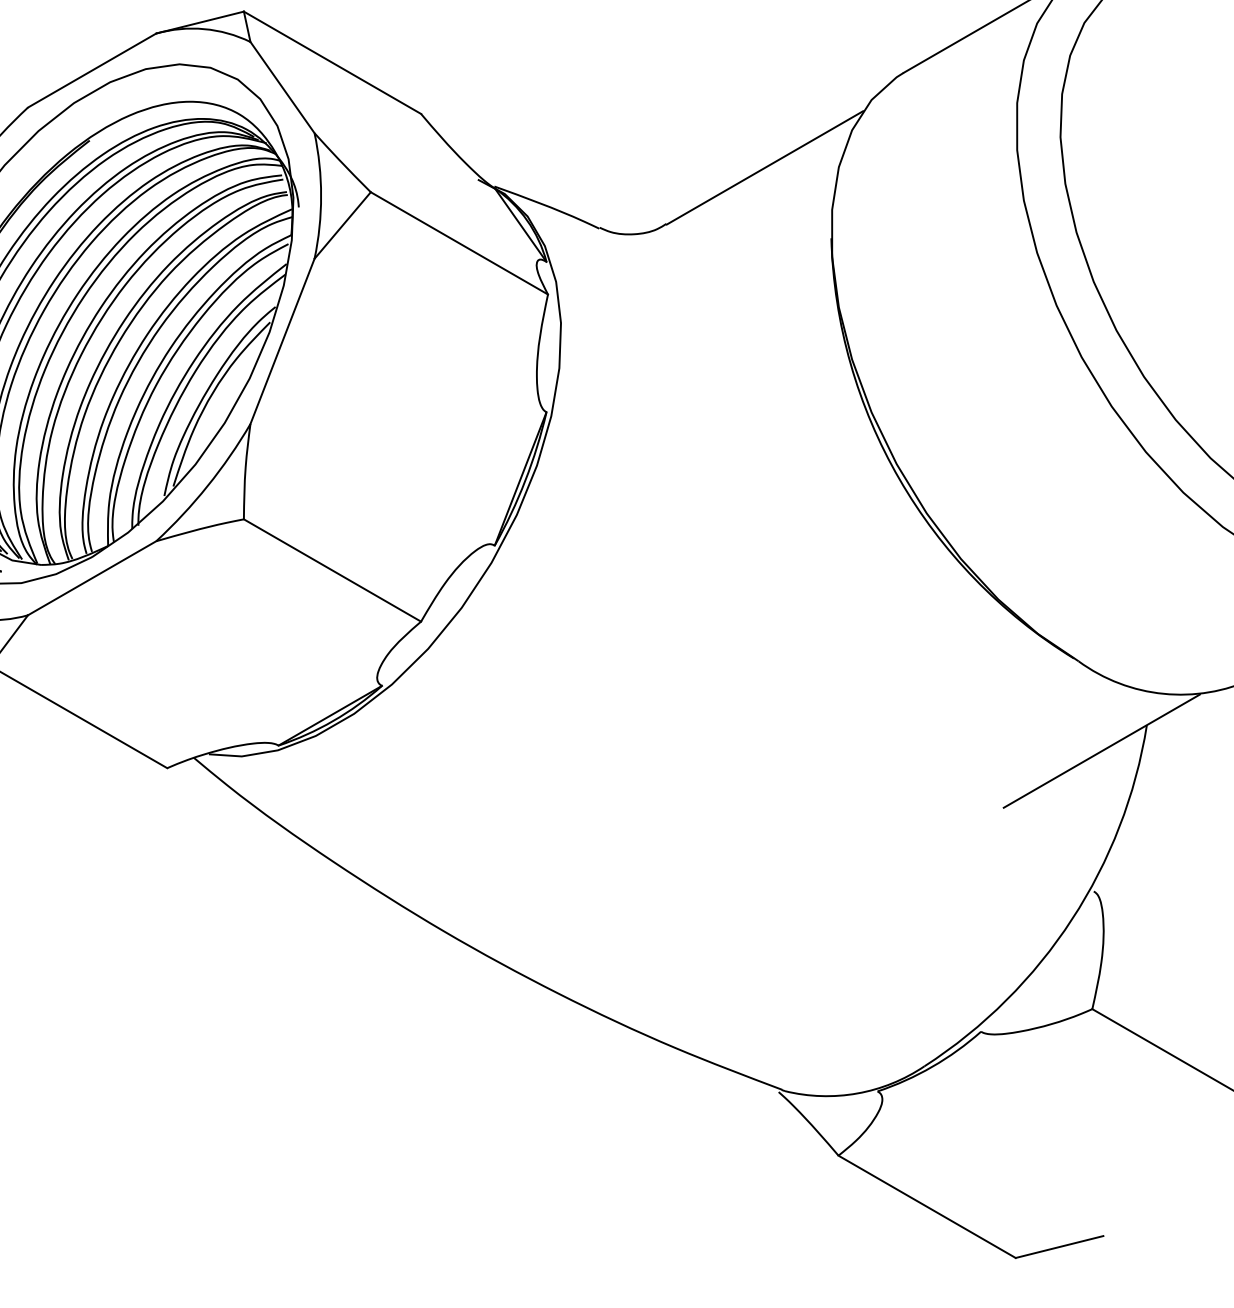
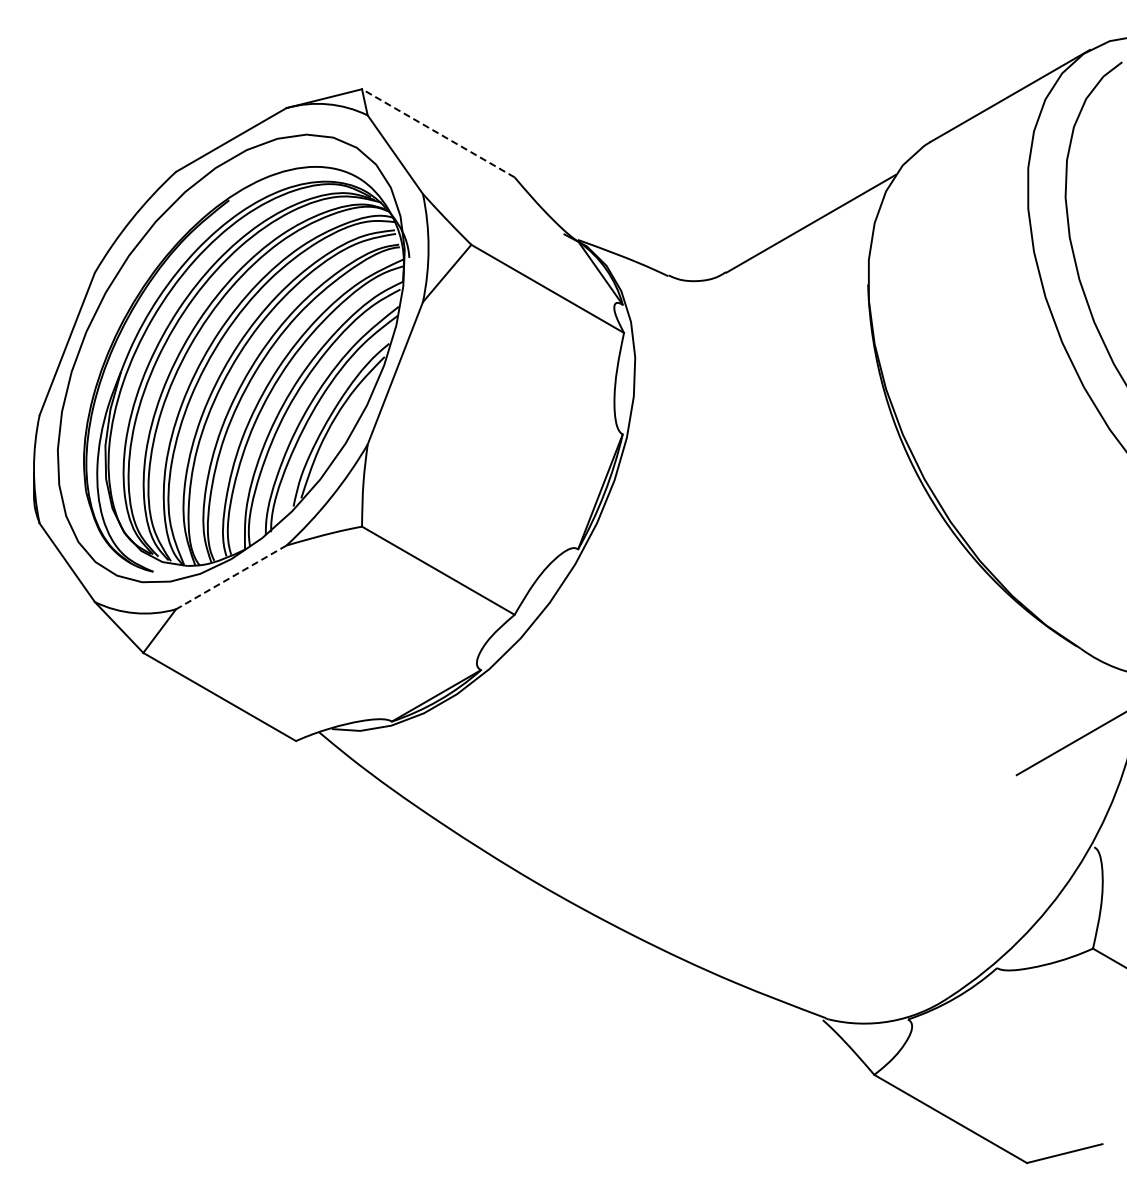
line: (331, 63) -> (437, 133), solid -> dashed
line: (92, 578) -> (231, 577), solid -> dashed

